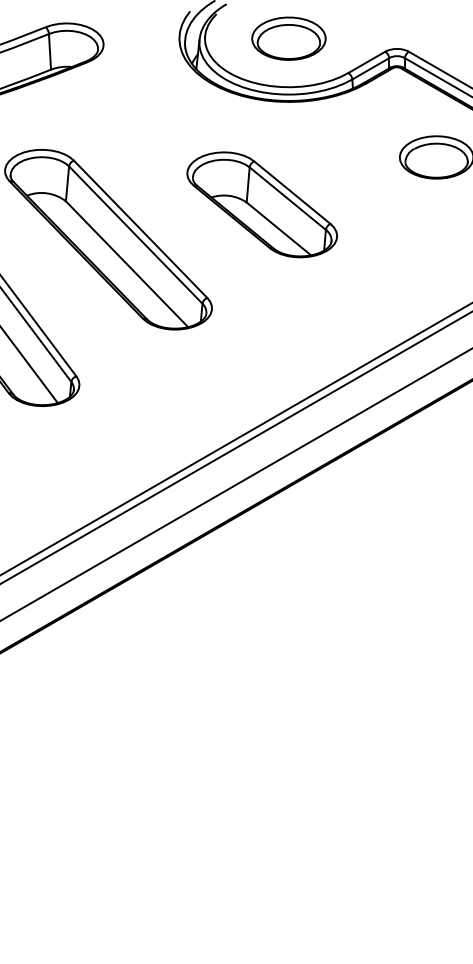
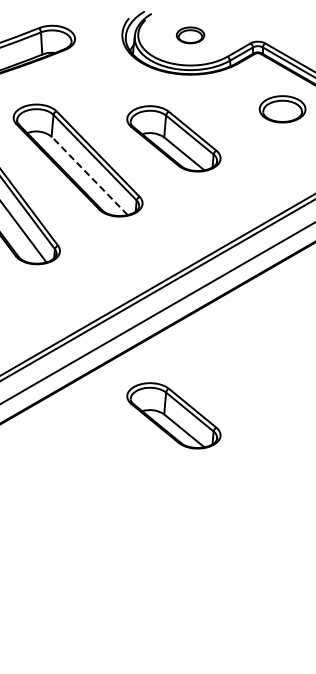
part: (288, 39) -> (190, 35), size x0.6
line: (126, 263) -> (89, 175), solid -> dashed
part: (261, 648) -> (173, 415), added

